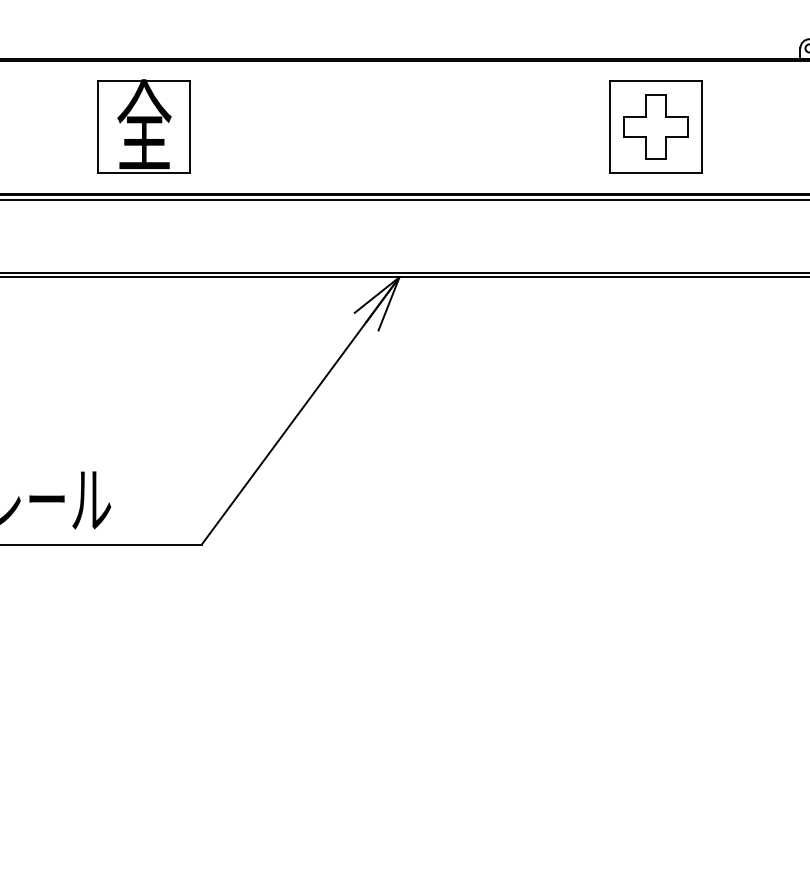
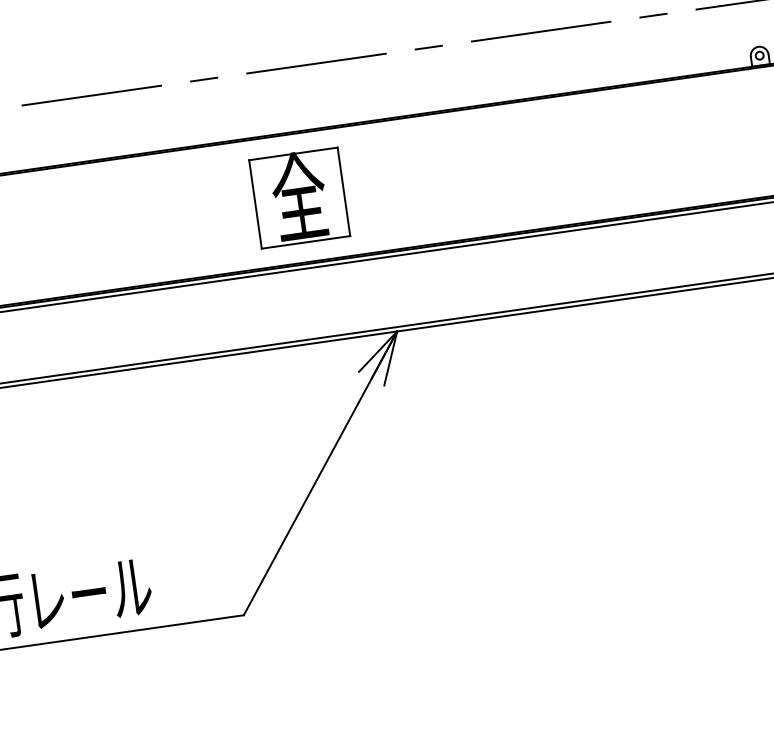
part: (143, 126) -> (298, 197), moved
part: (655, 126) -> (622, 151), removed

